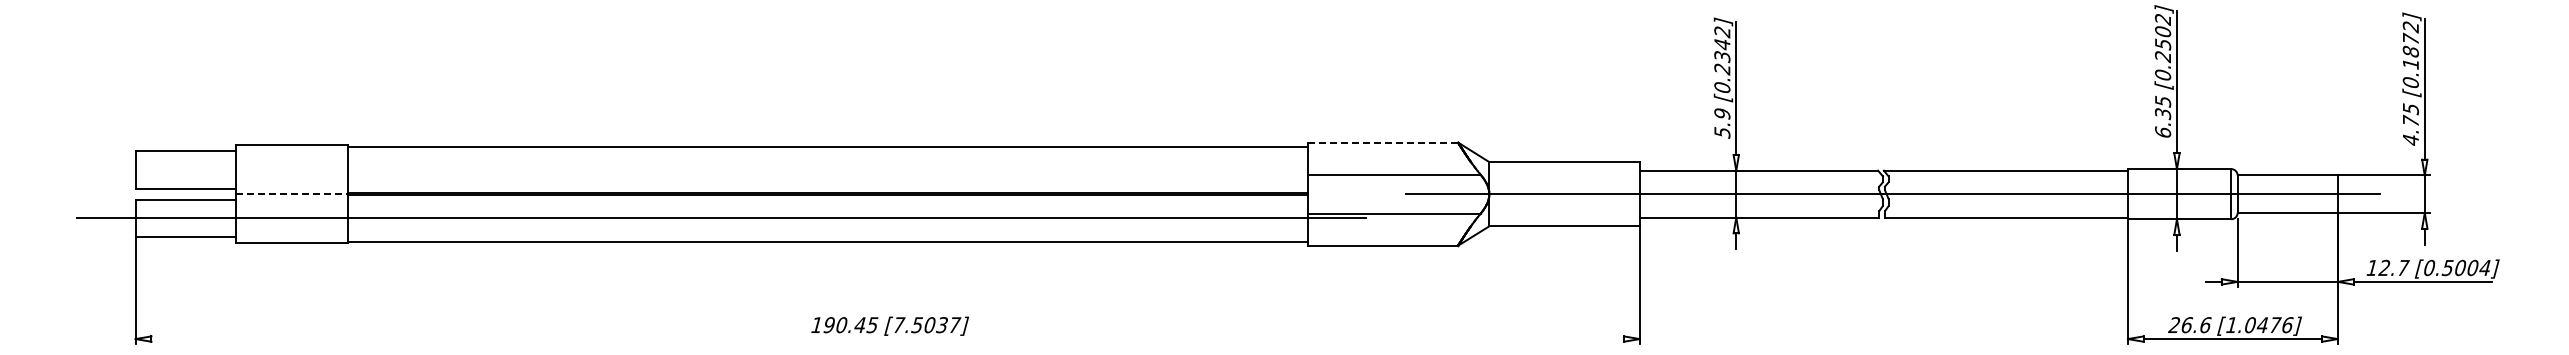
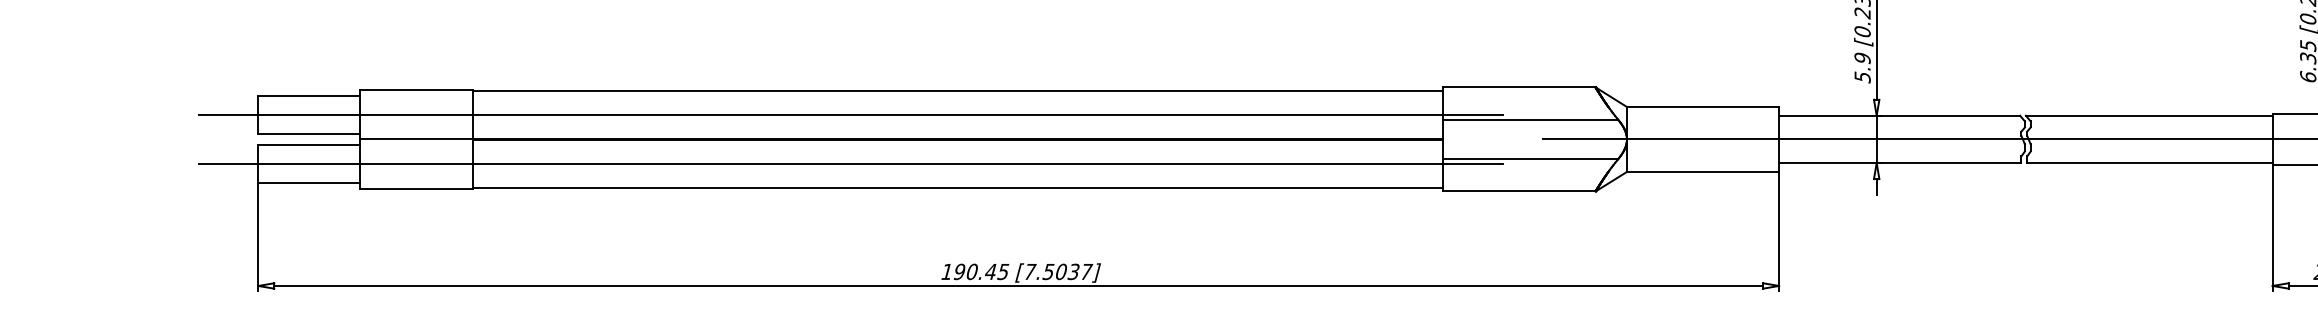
line: (1382, 142) -> (1518, 87), dashed -> solid
line: (721, 169) -> (850, 114), added
line: (292, 194) -> (416, 139), dashed -> solid
line: (887, 339) -> (1018, 286), added

